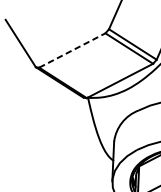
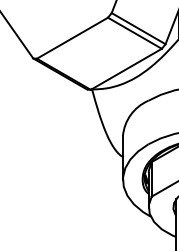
line: (72, 49) -> (72, 37), dashed -> solid

